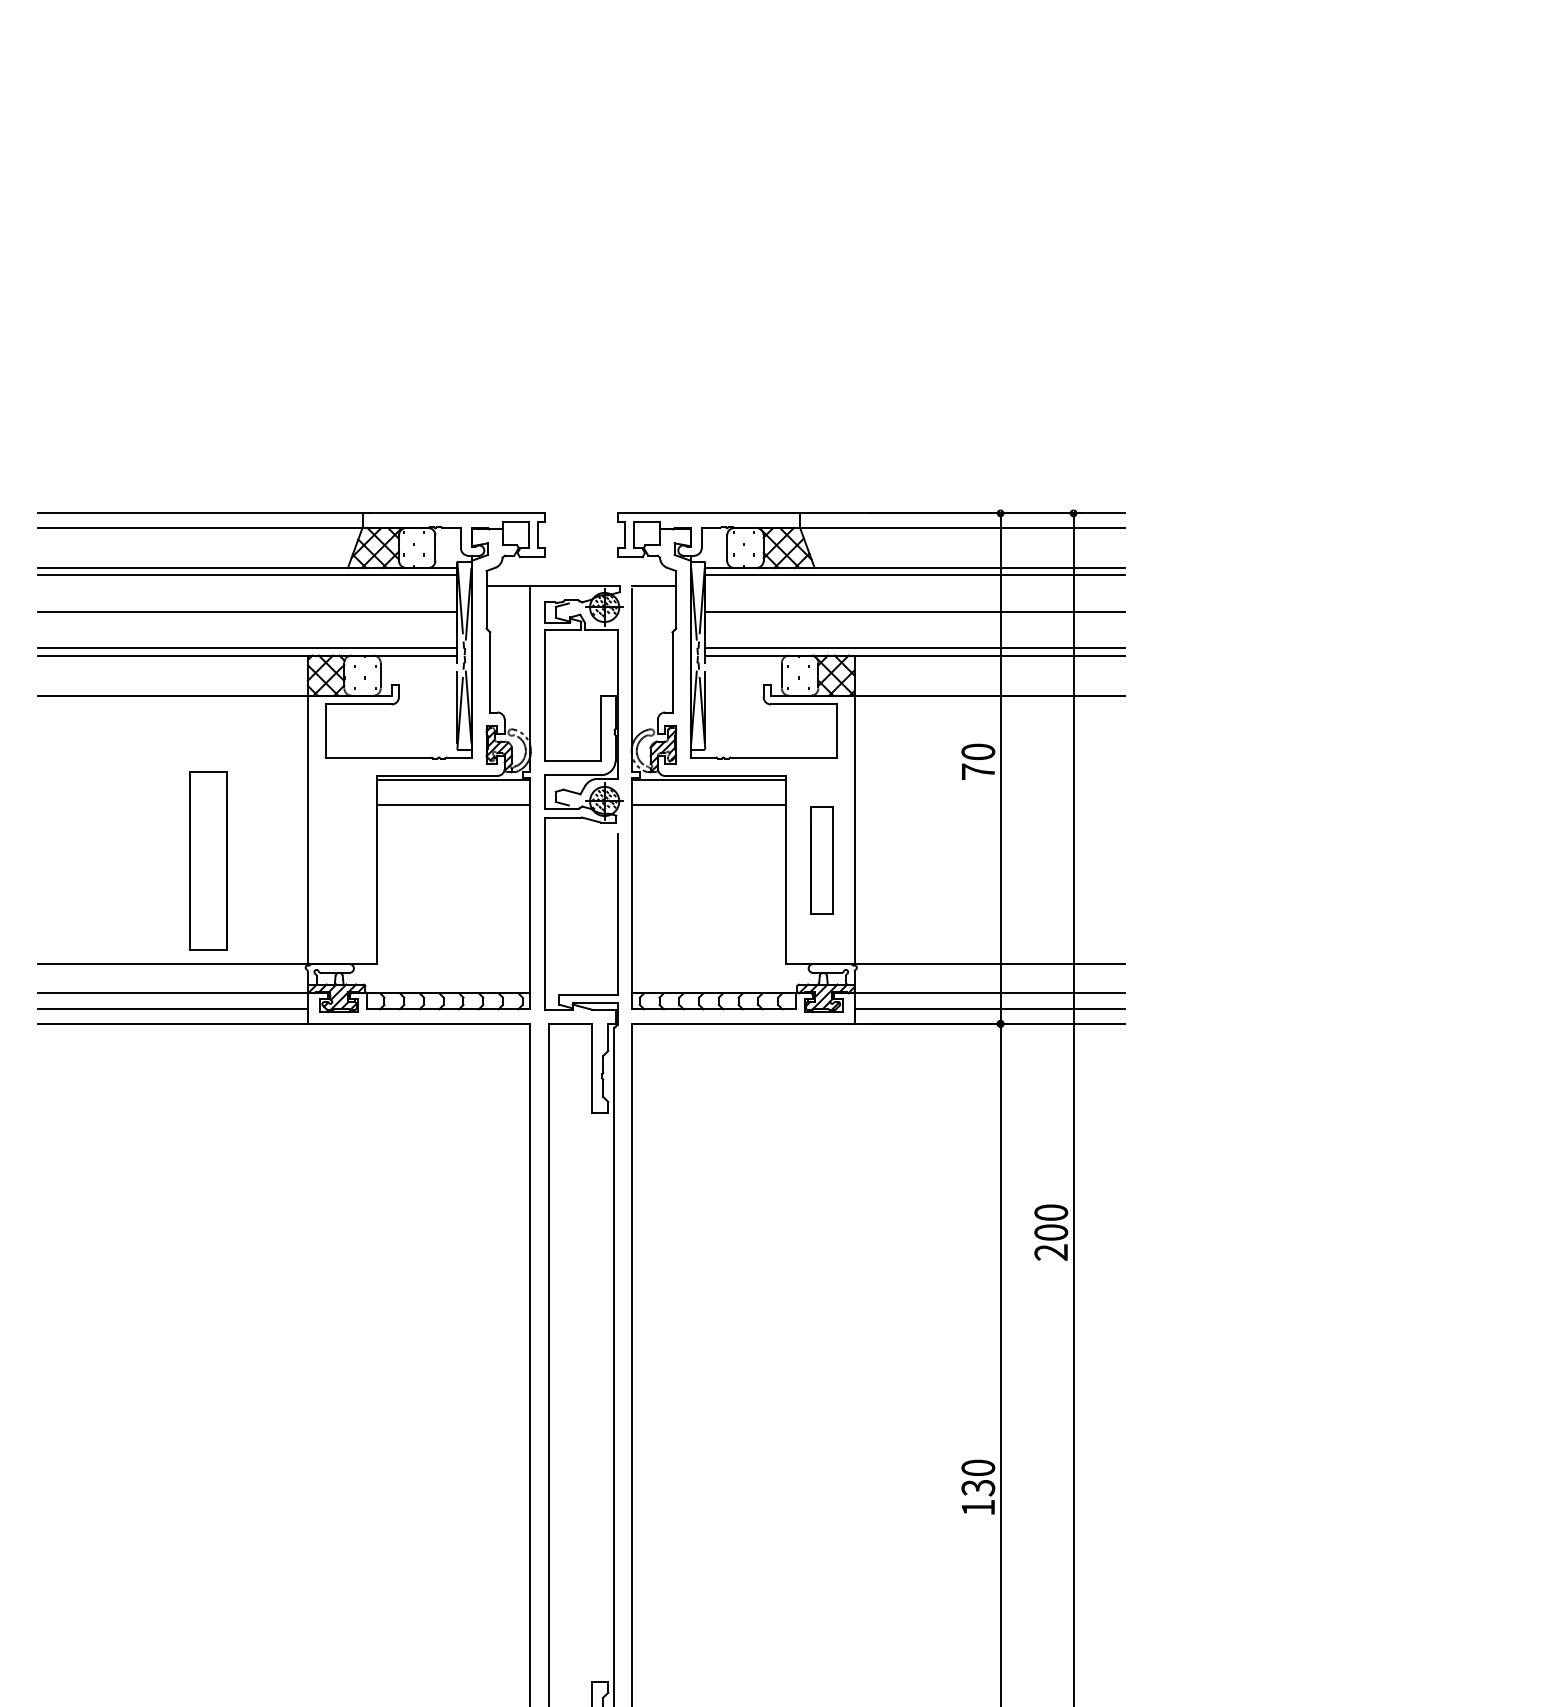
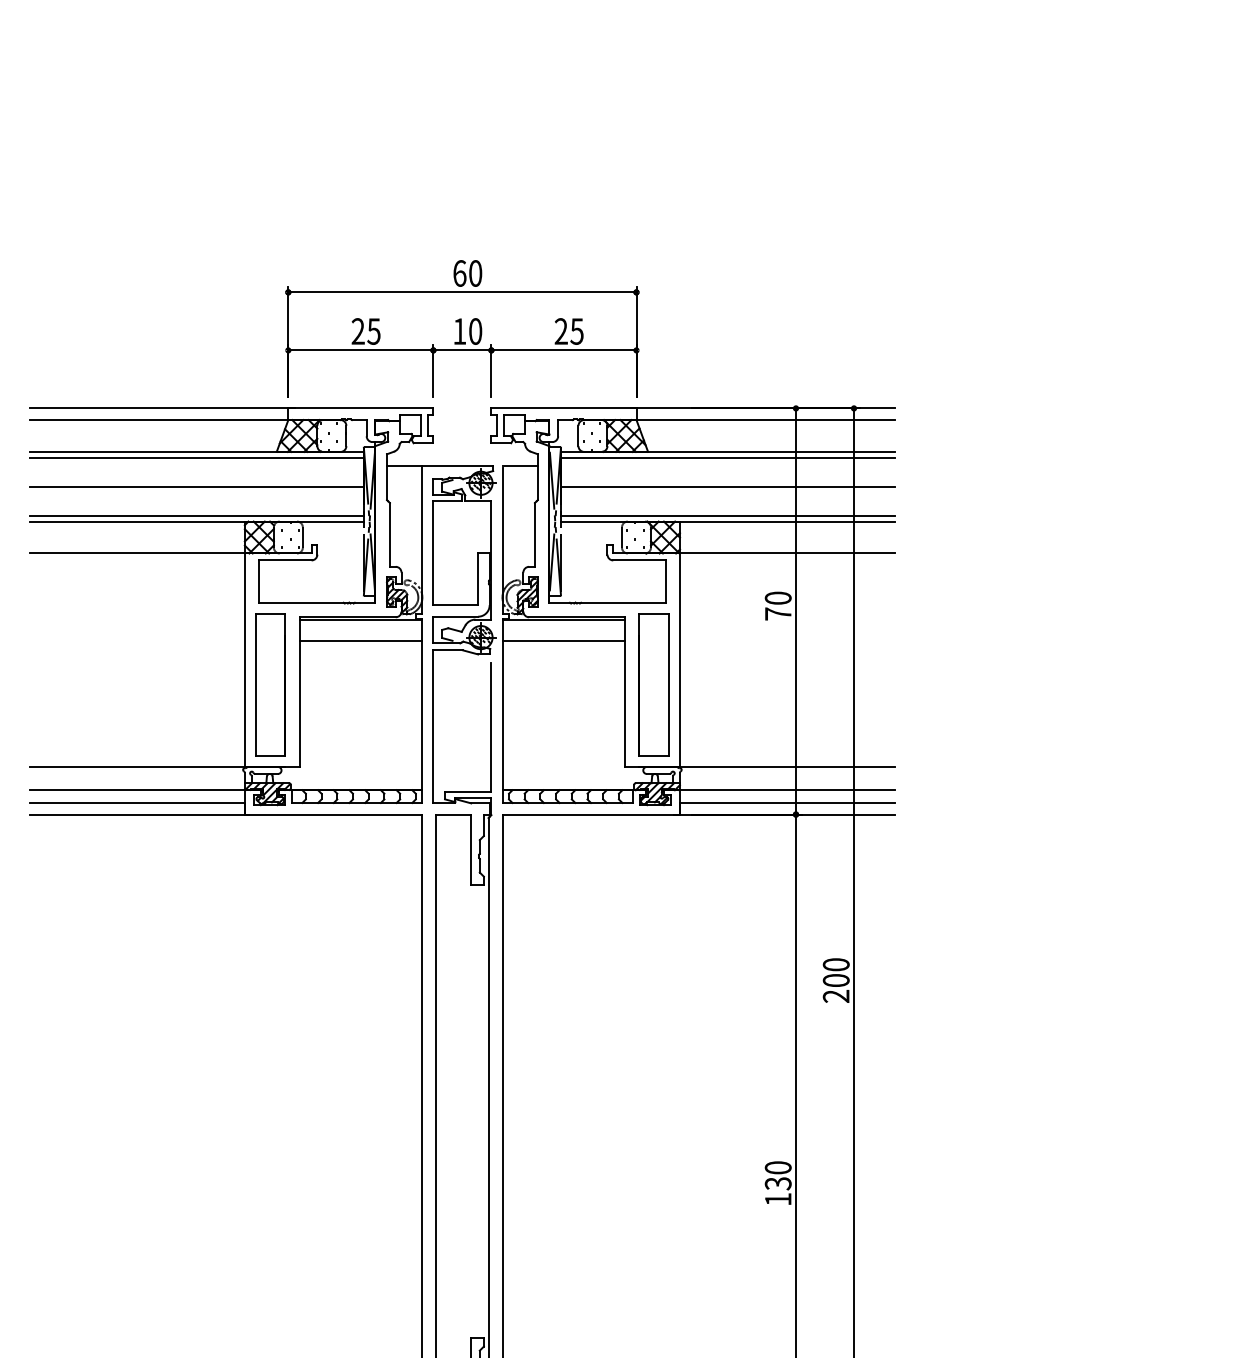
part: (581, 412) -> (462, 328), added
part: (208, 860) -> (270, 684), moved
part: (821, 860) -> (653, 684), size x1.67

